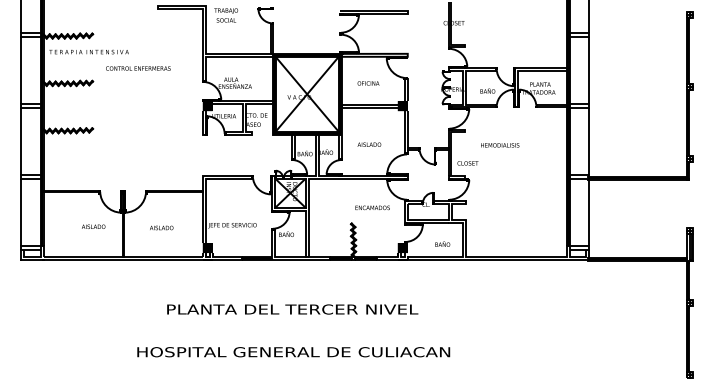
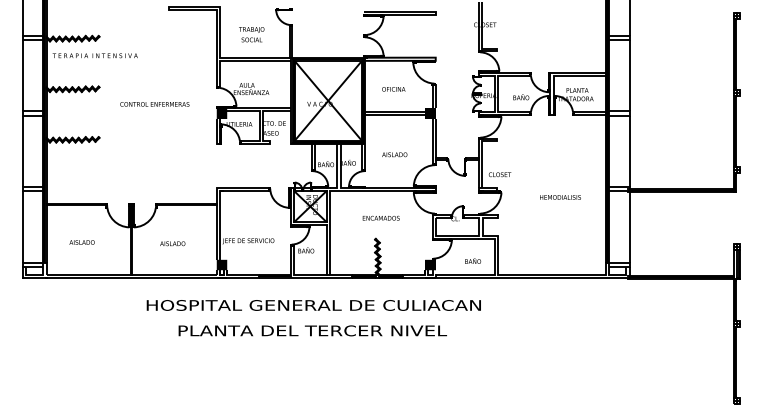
text: (225, 15) -> (251, 34), moved
text: (137, 68) -> (154, 104), moved
text: (500, 145) -> (560, 197), moved
text: (371, 207) -> (380, 217), moved
text: (93, 226) -> (81, 242), moved
text: (293, 352) -> (313, 305), moved

